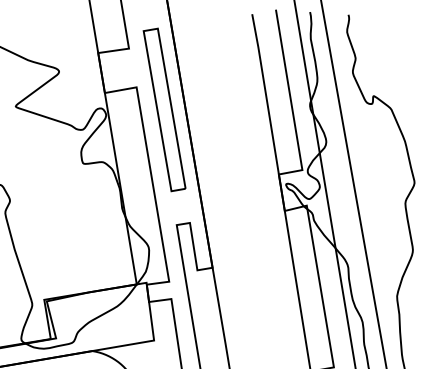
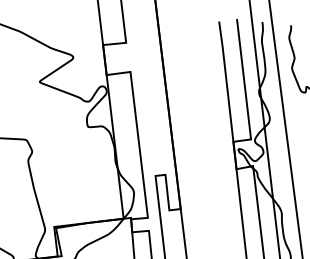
part: (164, 109) -> (150, 89), removed

